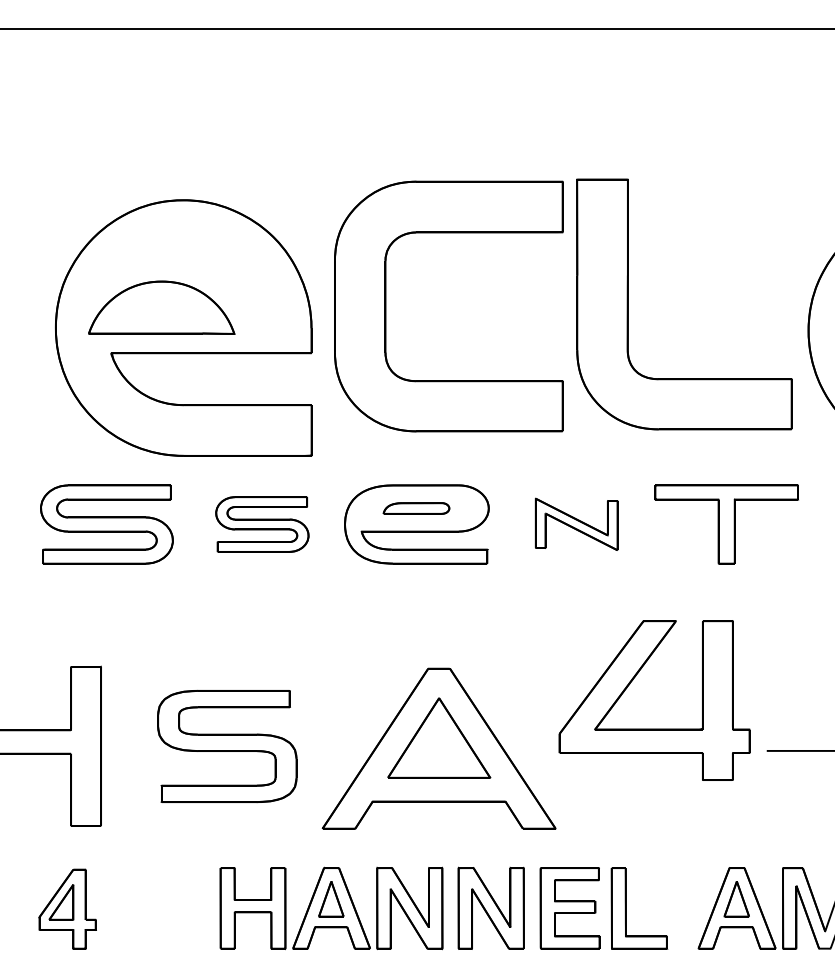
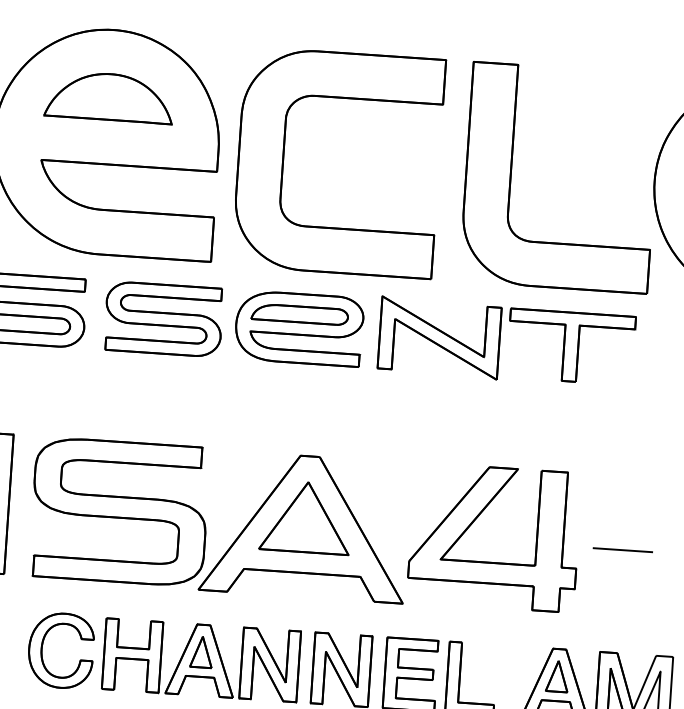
part: (628, 304) -> (511, 174), moved
part: (386, 306) -> (284, 159), moved
part: (161, 307) -> (109, 96), moved
part: (416, 508) -> (299, 314), size x1.67
part: (262, 524) -> (163, 319), size x1.43
part: (576, 524) -> (439, 338), size x1.67
part: (654, 728) -> (492, 562), moved
part: (227, 746) -> (119, 511), size x1.43
part: (150, 908) -> (42, 649), added

